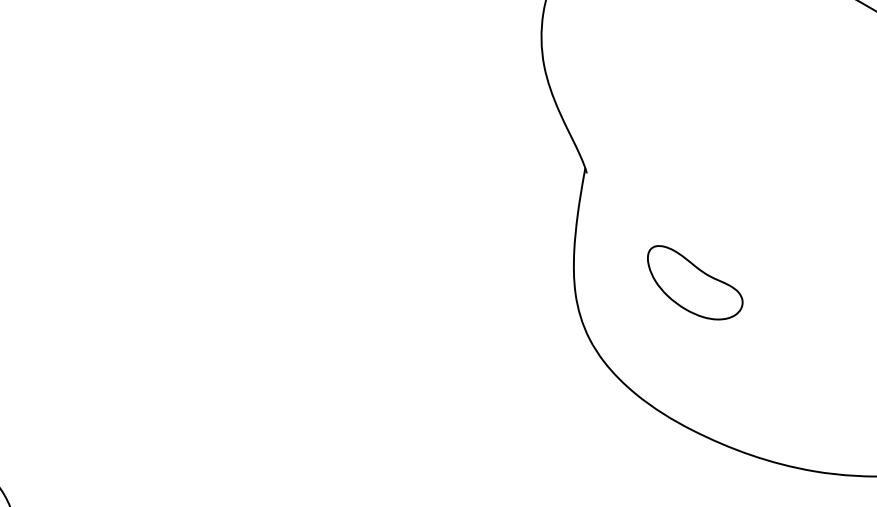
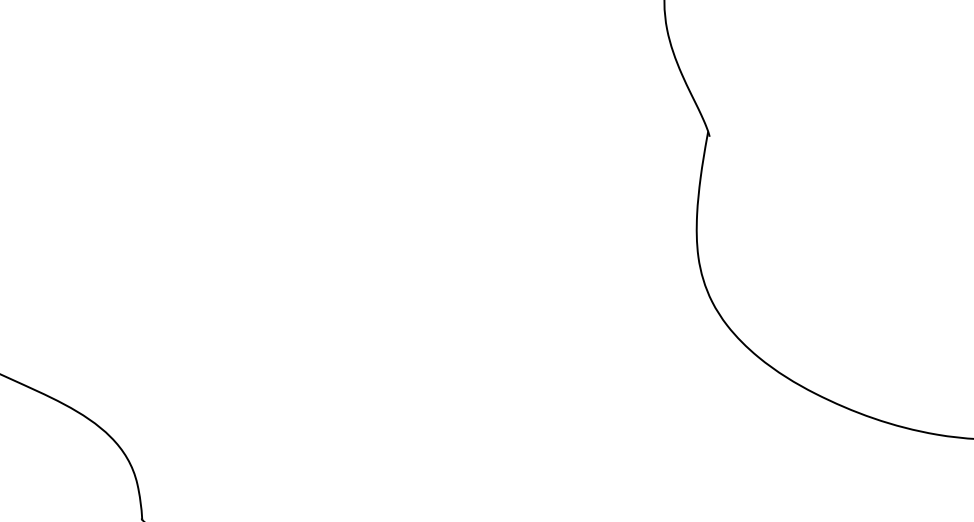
part: (694, 282) -> (817, 245), removed

